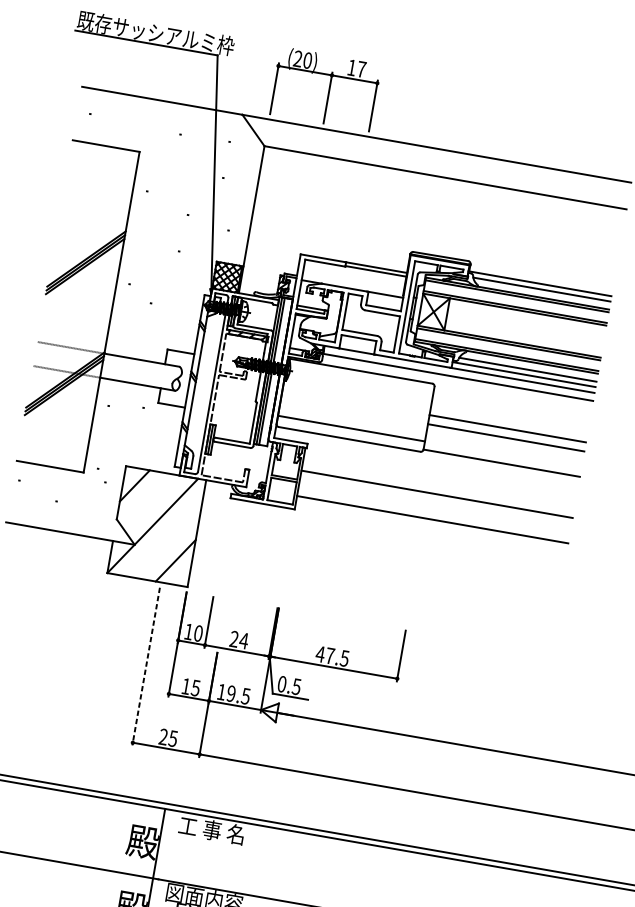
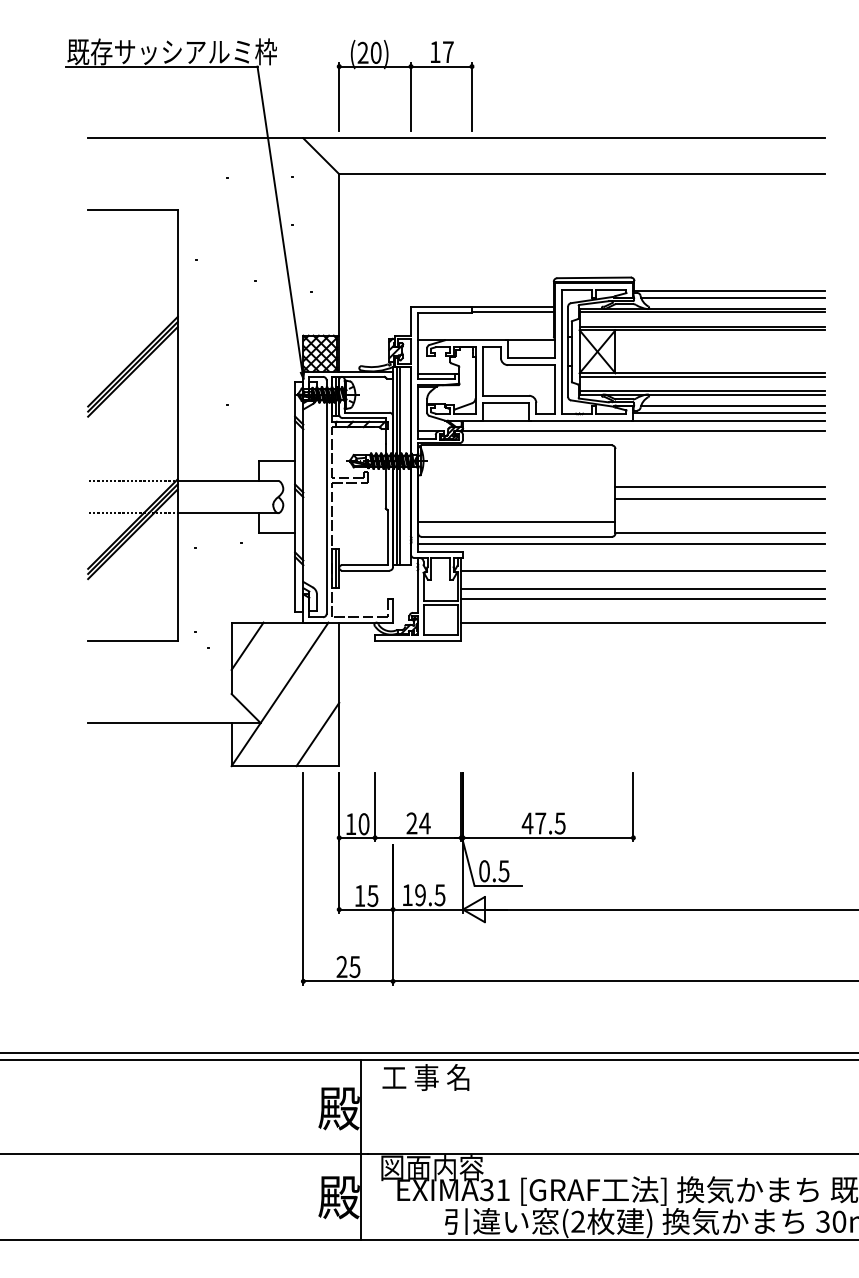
line: (426, 458) -> (621, 544), added
line: (439, 480) -> (643, 570), added
line: (435, 502) -> (643, 599), added
line: (146, 666) -> (303, 879), dashed -> solid

